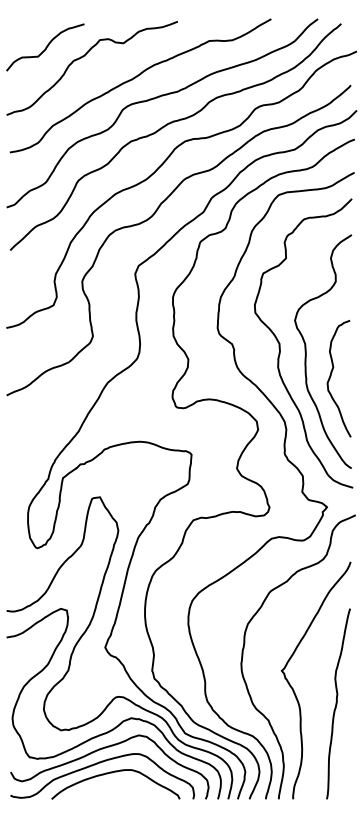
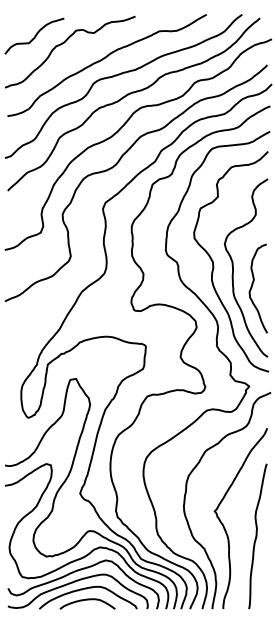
curve: (114, 787) -> (87, 600), added

